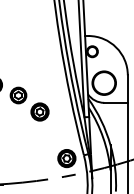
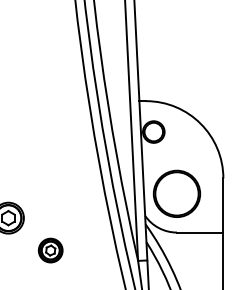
part: (39, 111) -> (49, 249), size x0.7

